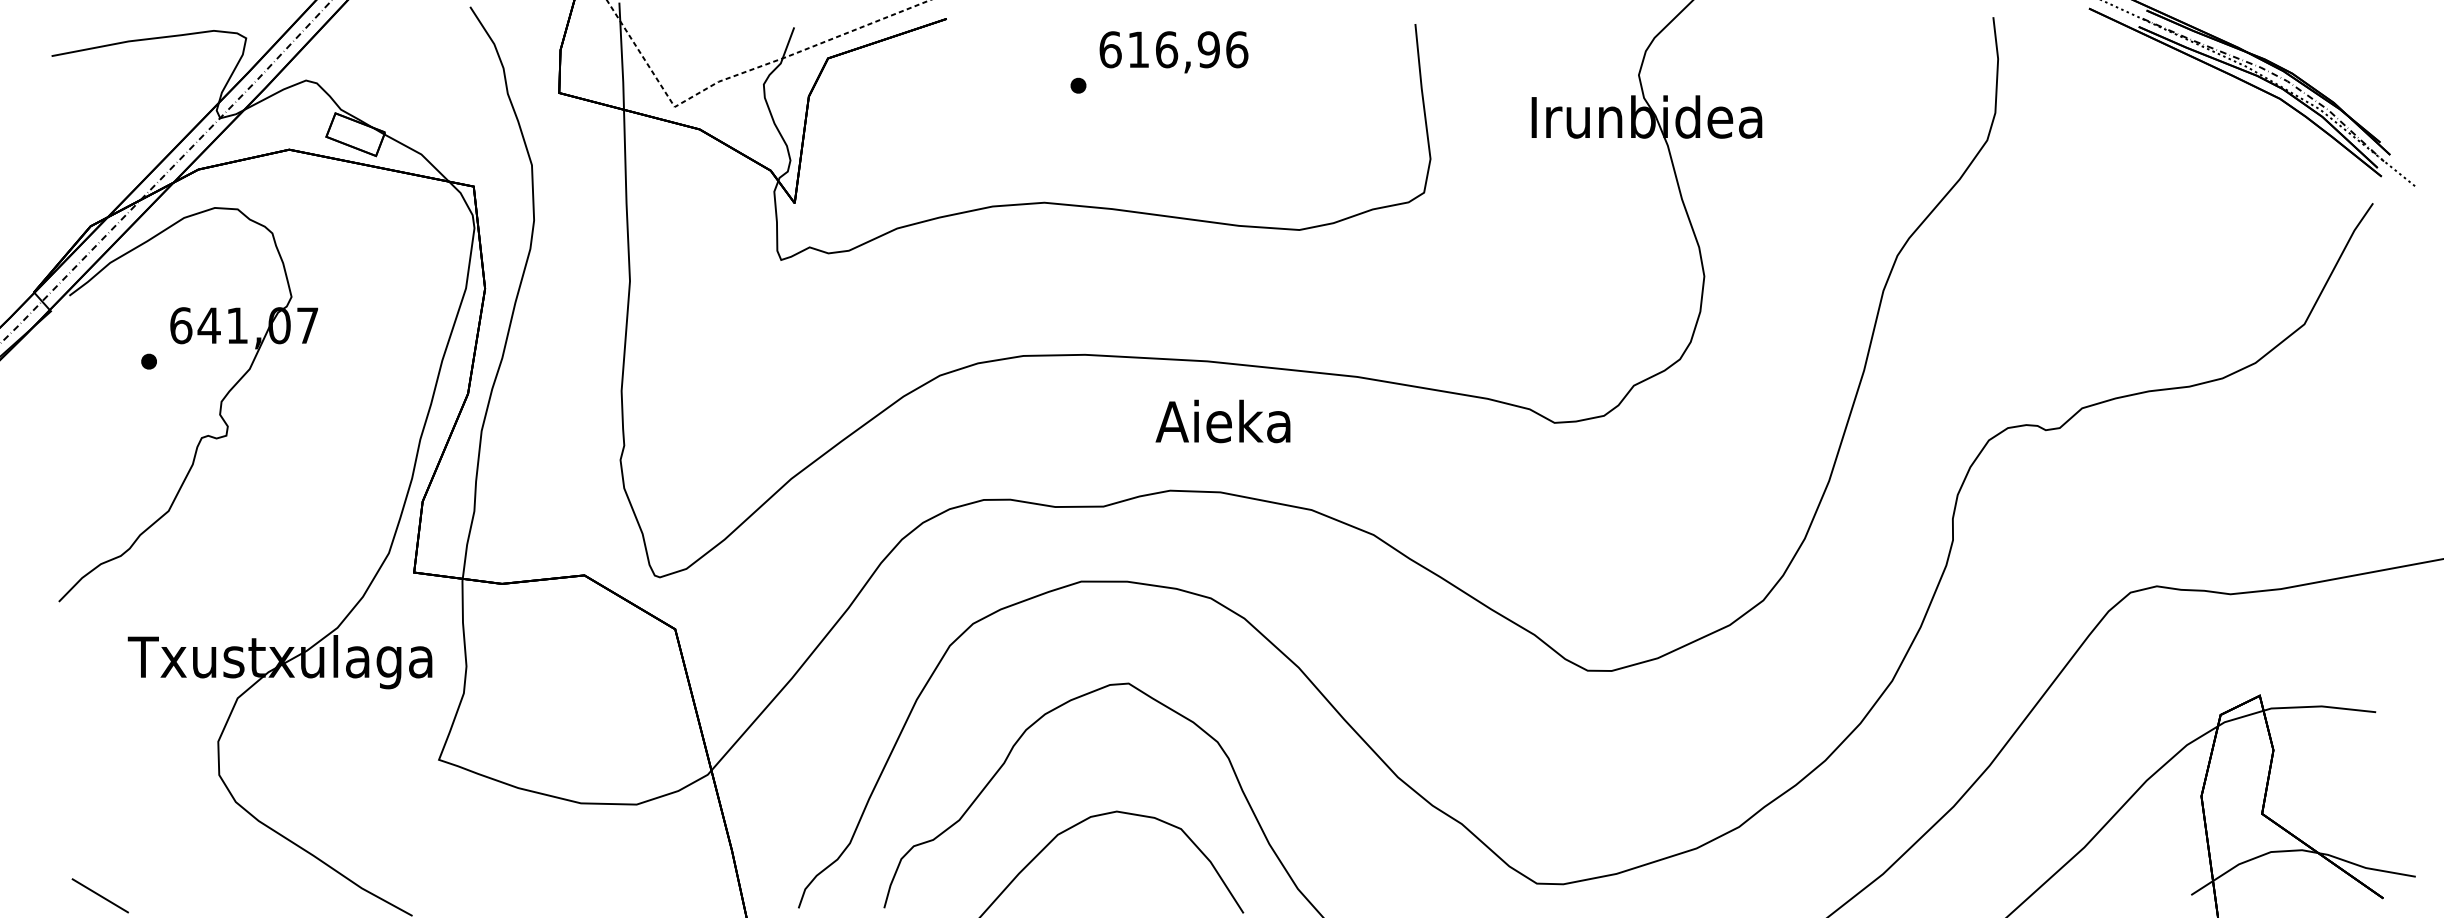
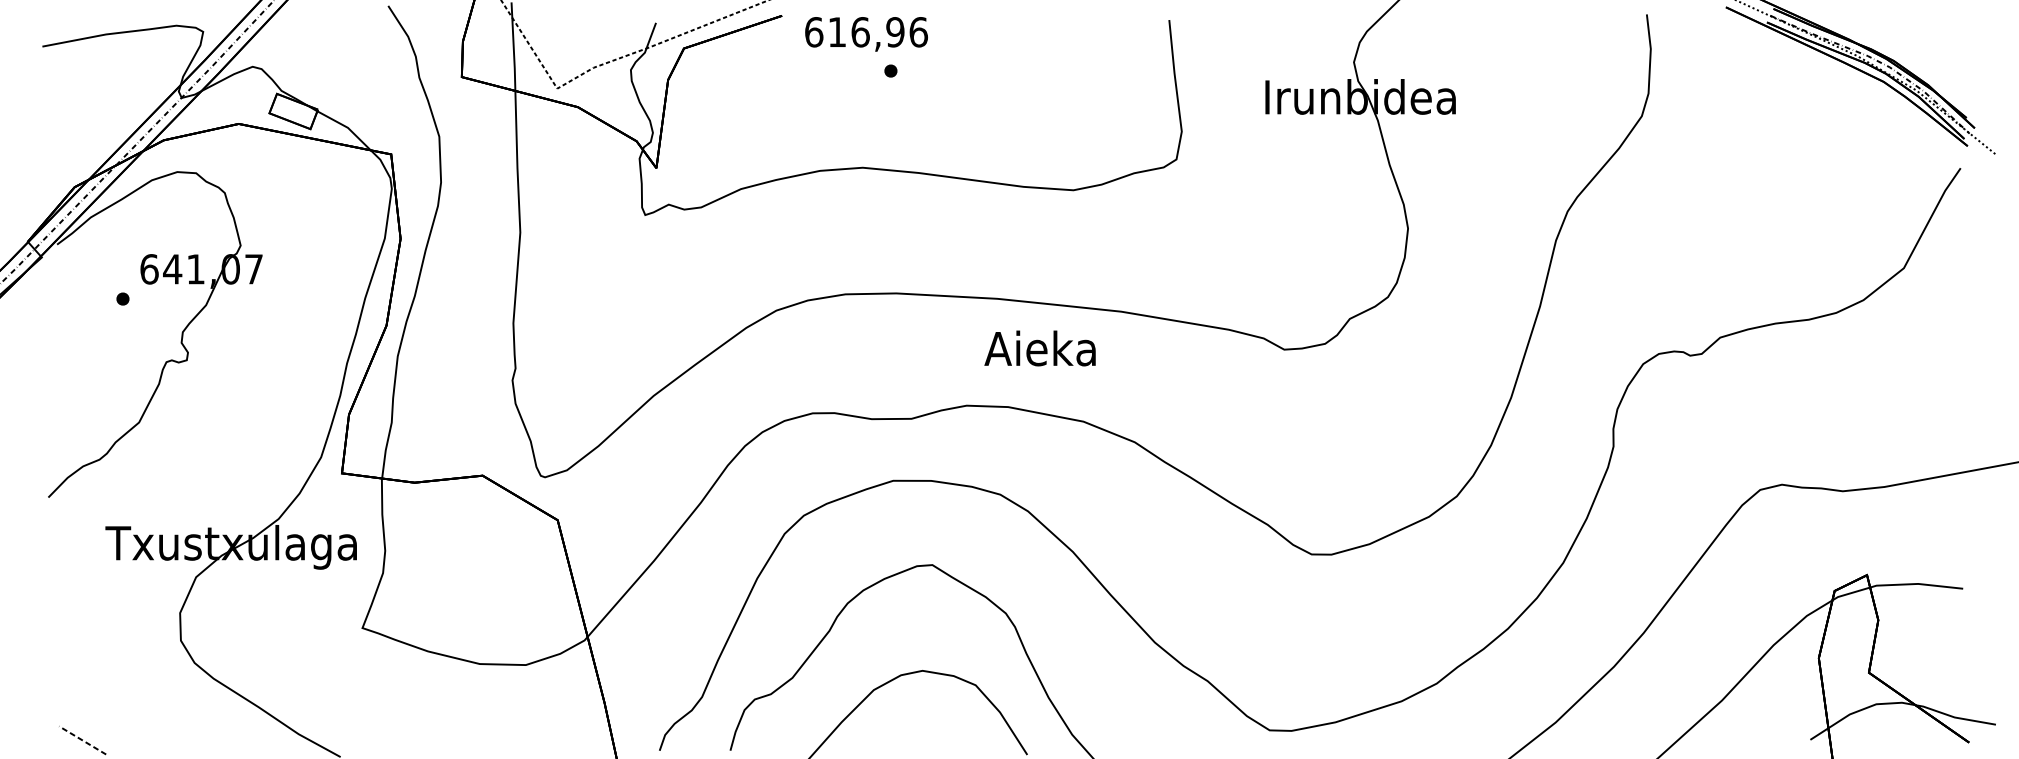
text: (1173, 52) -> (866, 34), moved
text: (1222, 421) -> (1039, 348), moved
line: (99, 895) -> (81, 740), solid -> dashed

